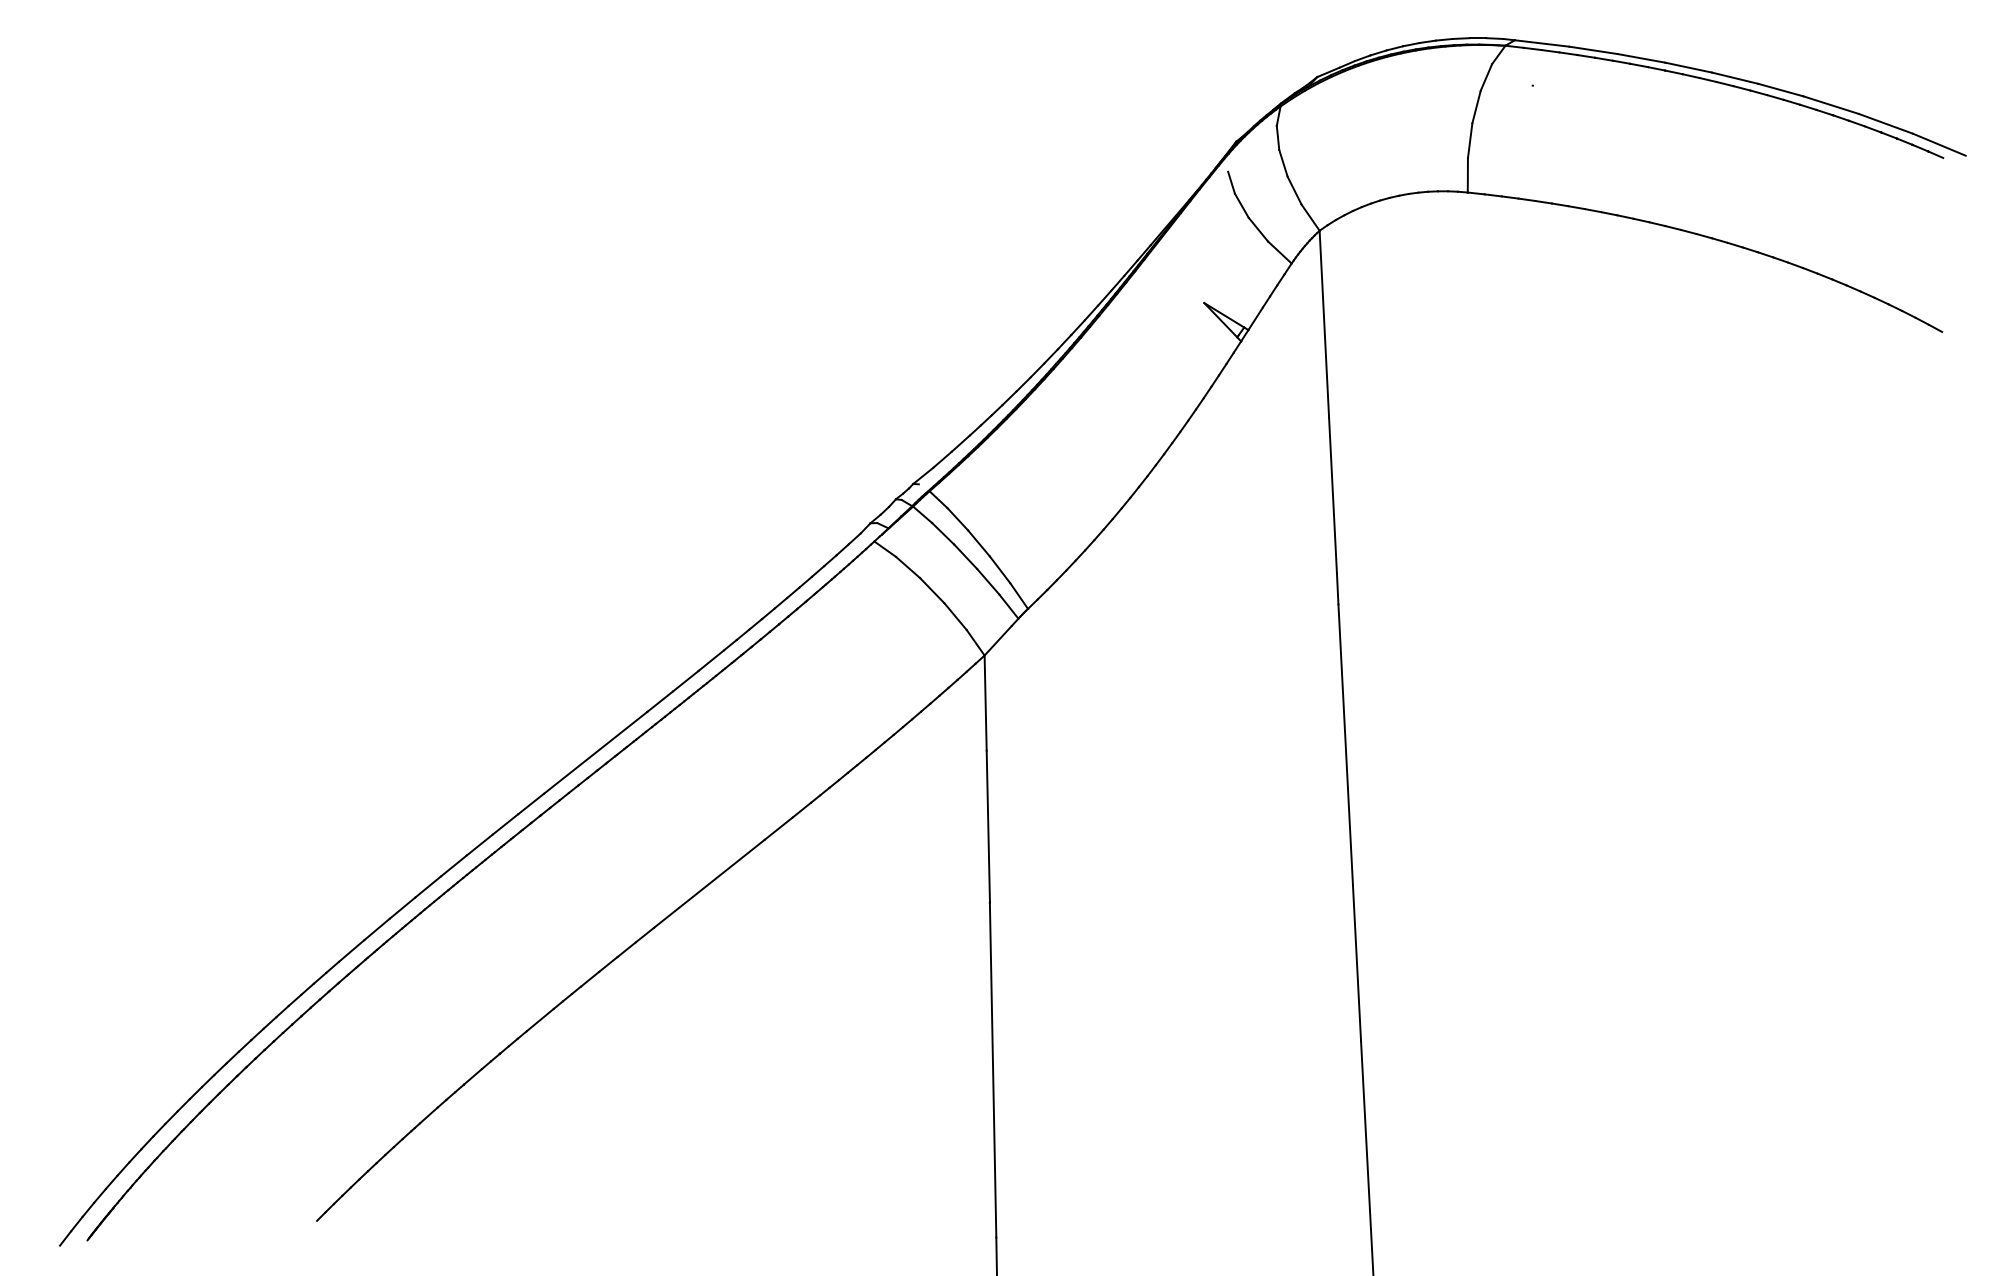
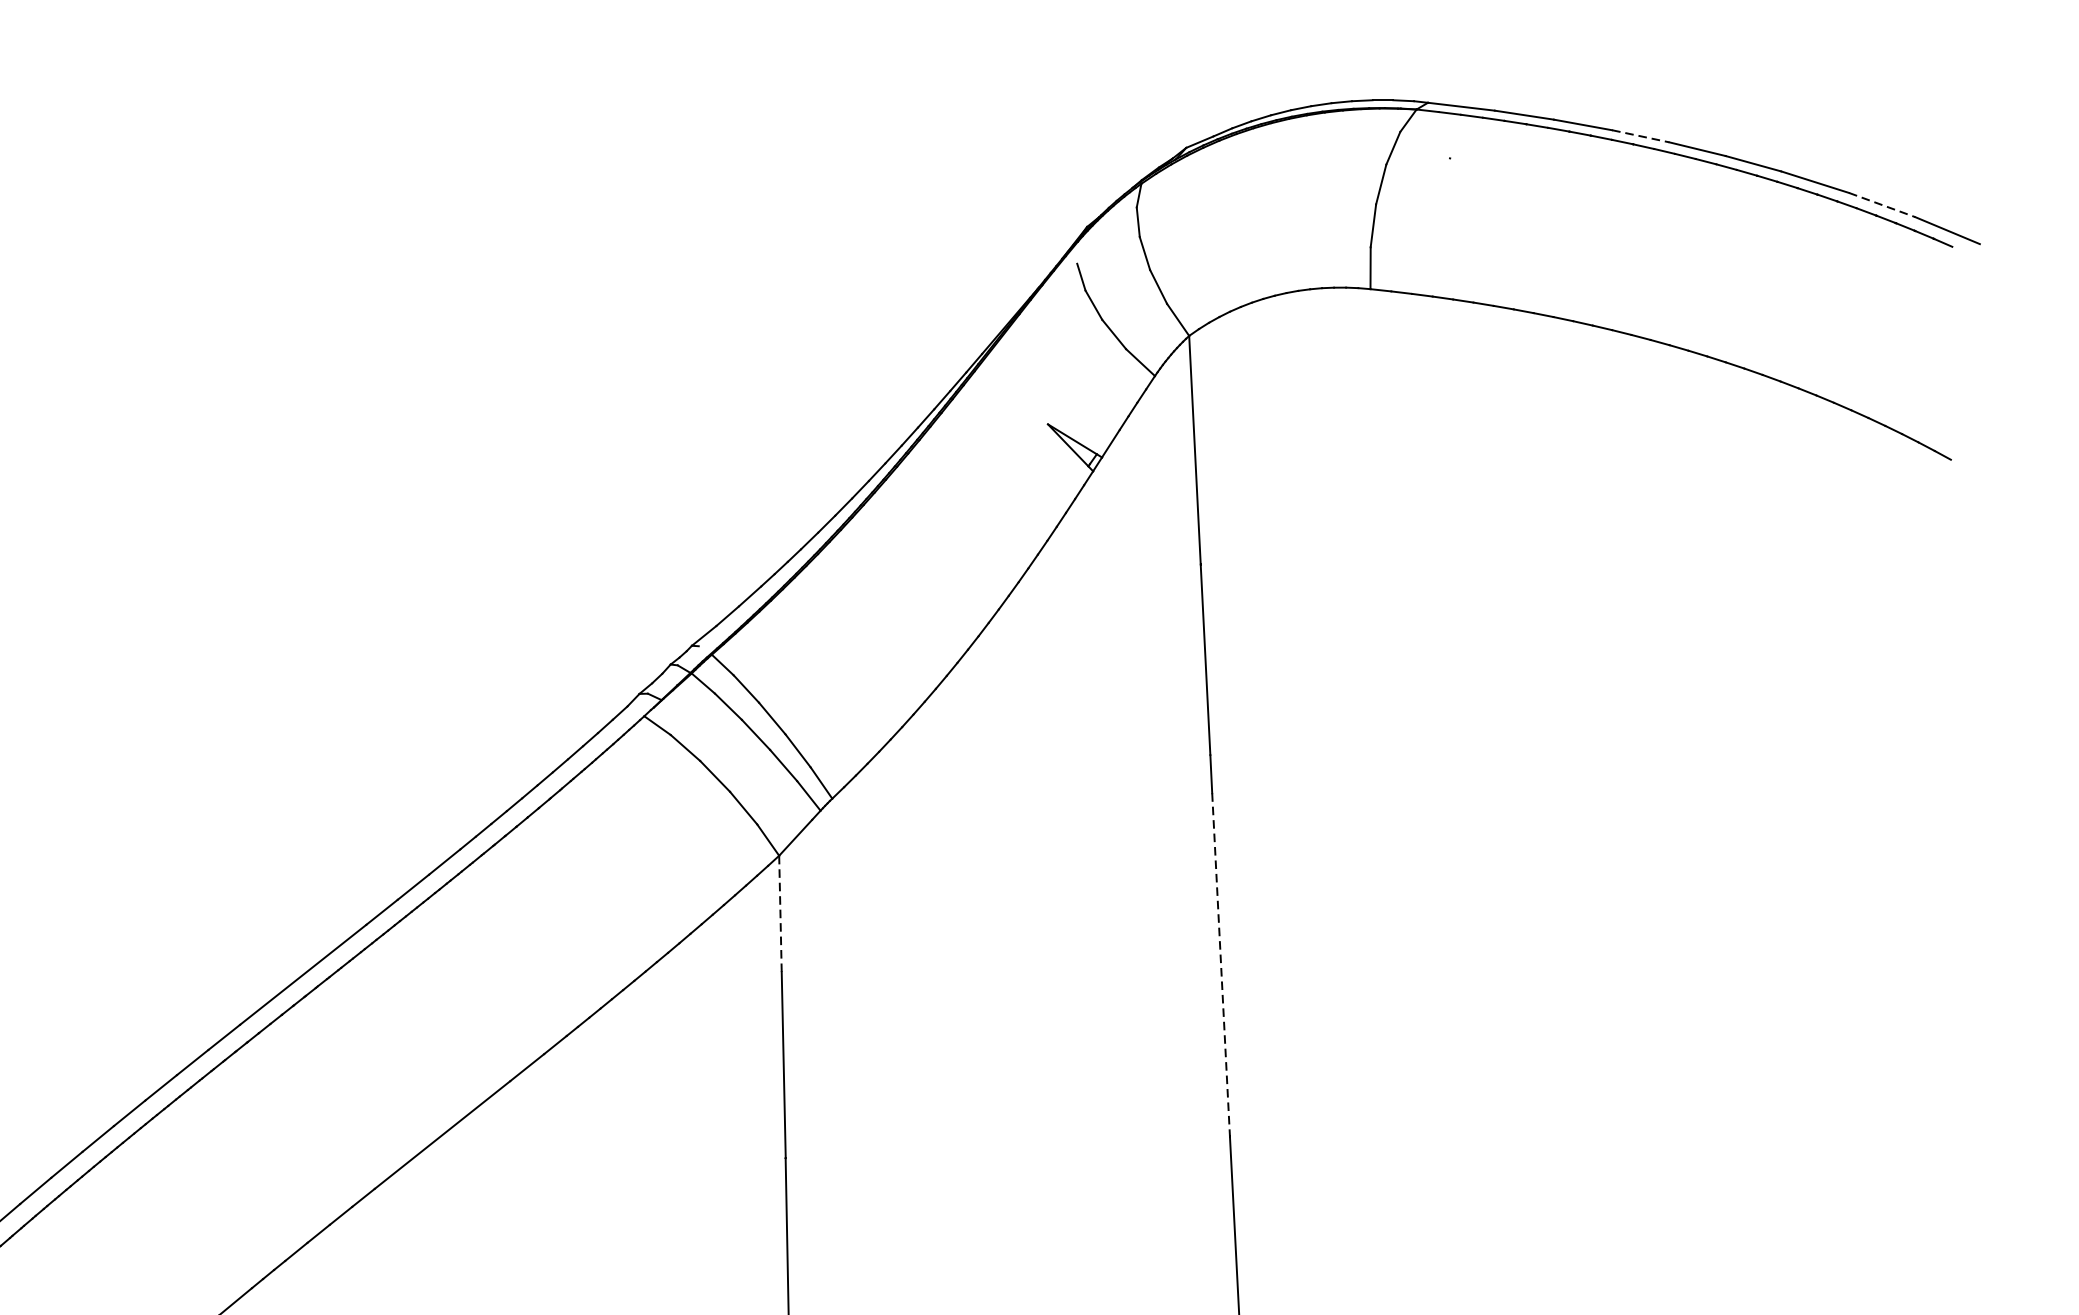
line: (1688, 67) -> (1640, 136), solid -> dashed
line: (1885, 123) -> (1881, 204), solid -> dashed
line: (985, 703) -> (780, 914), solid -> dashed
line: (1345, 745) -> (1220, 965), solid -> dashed

